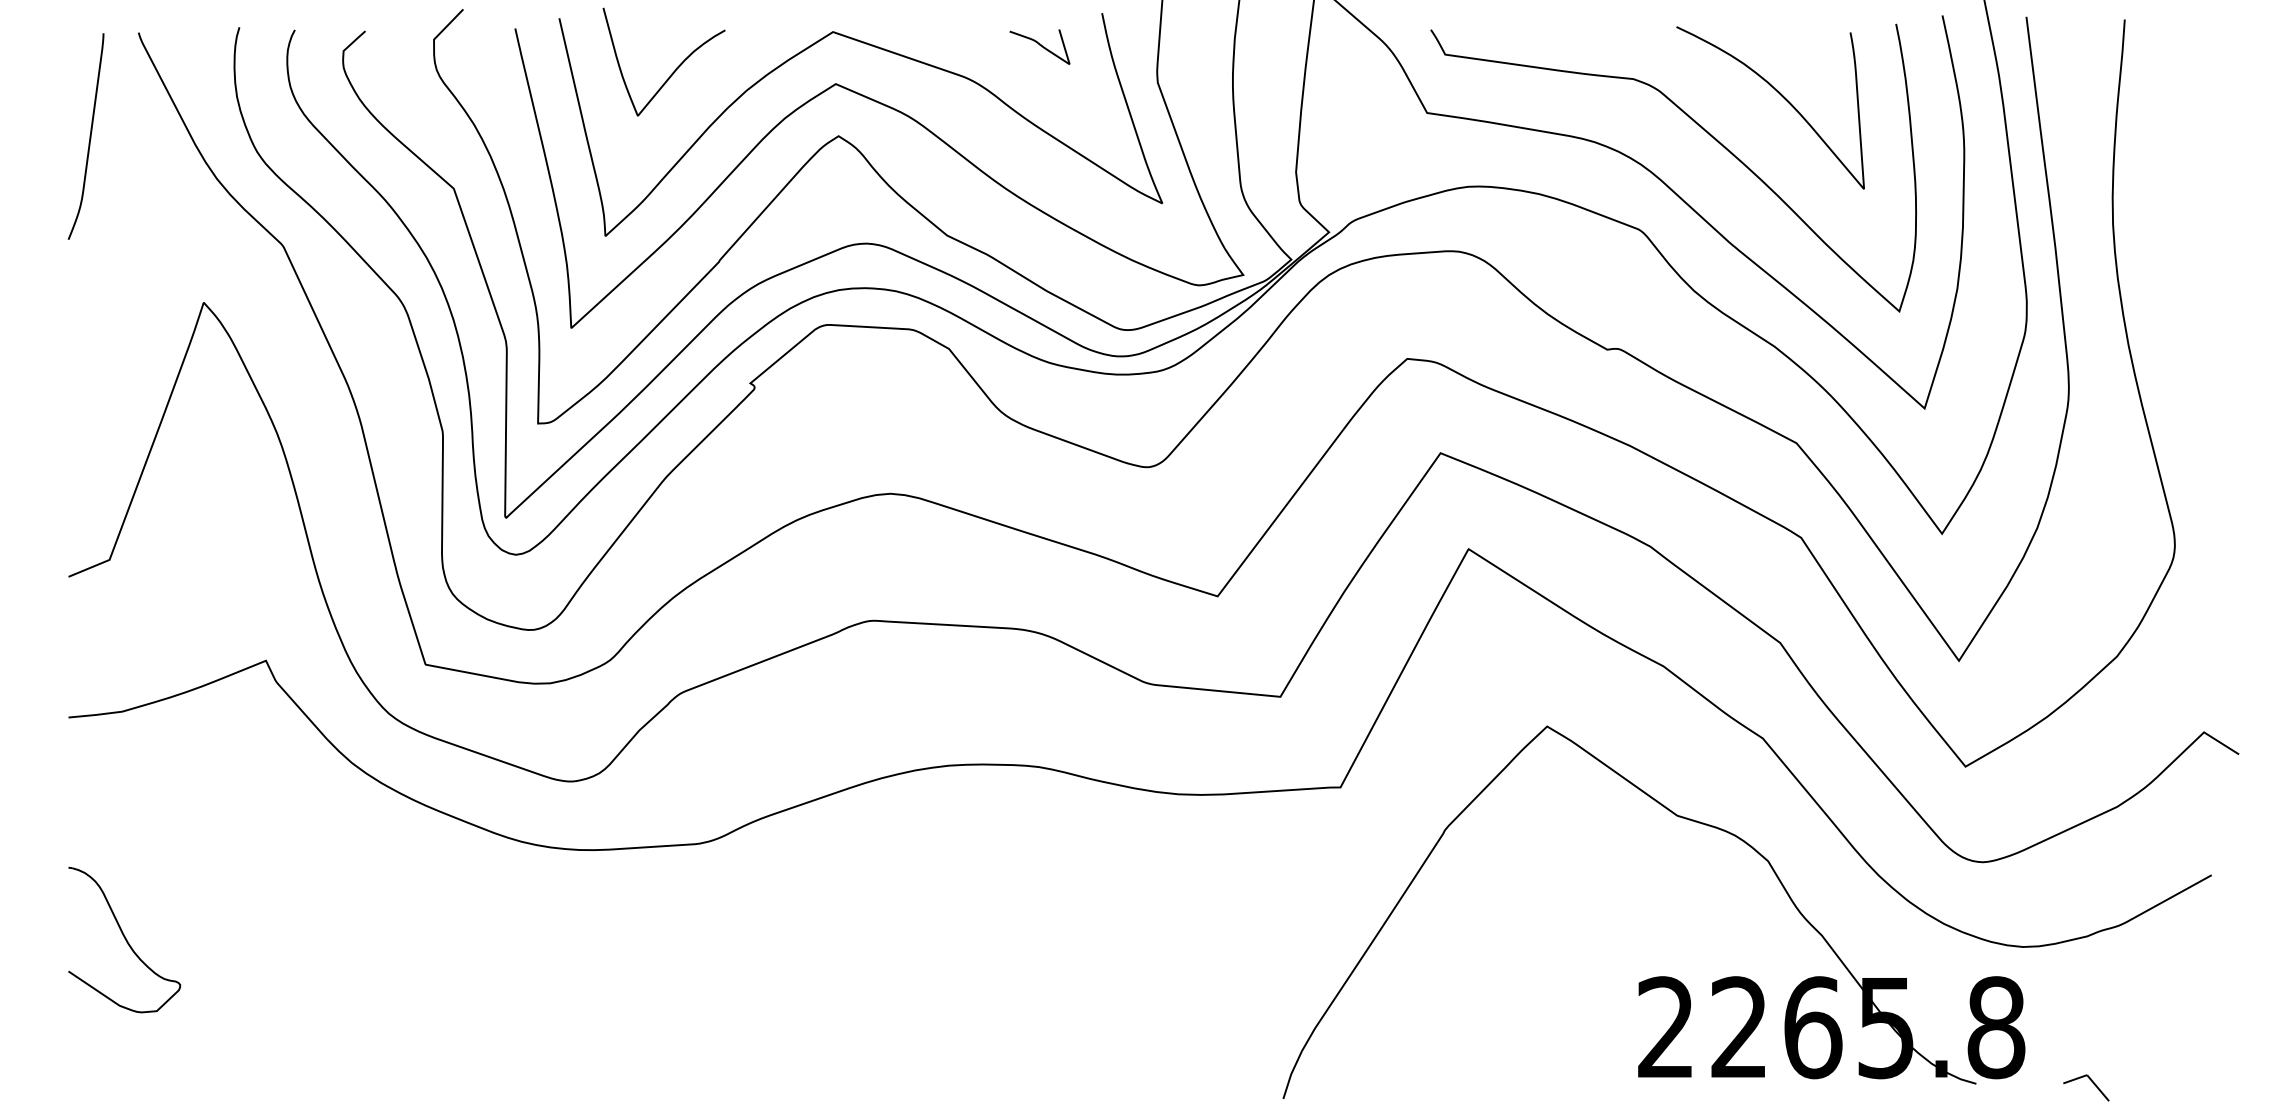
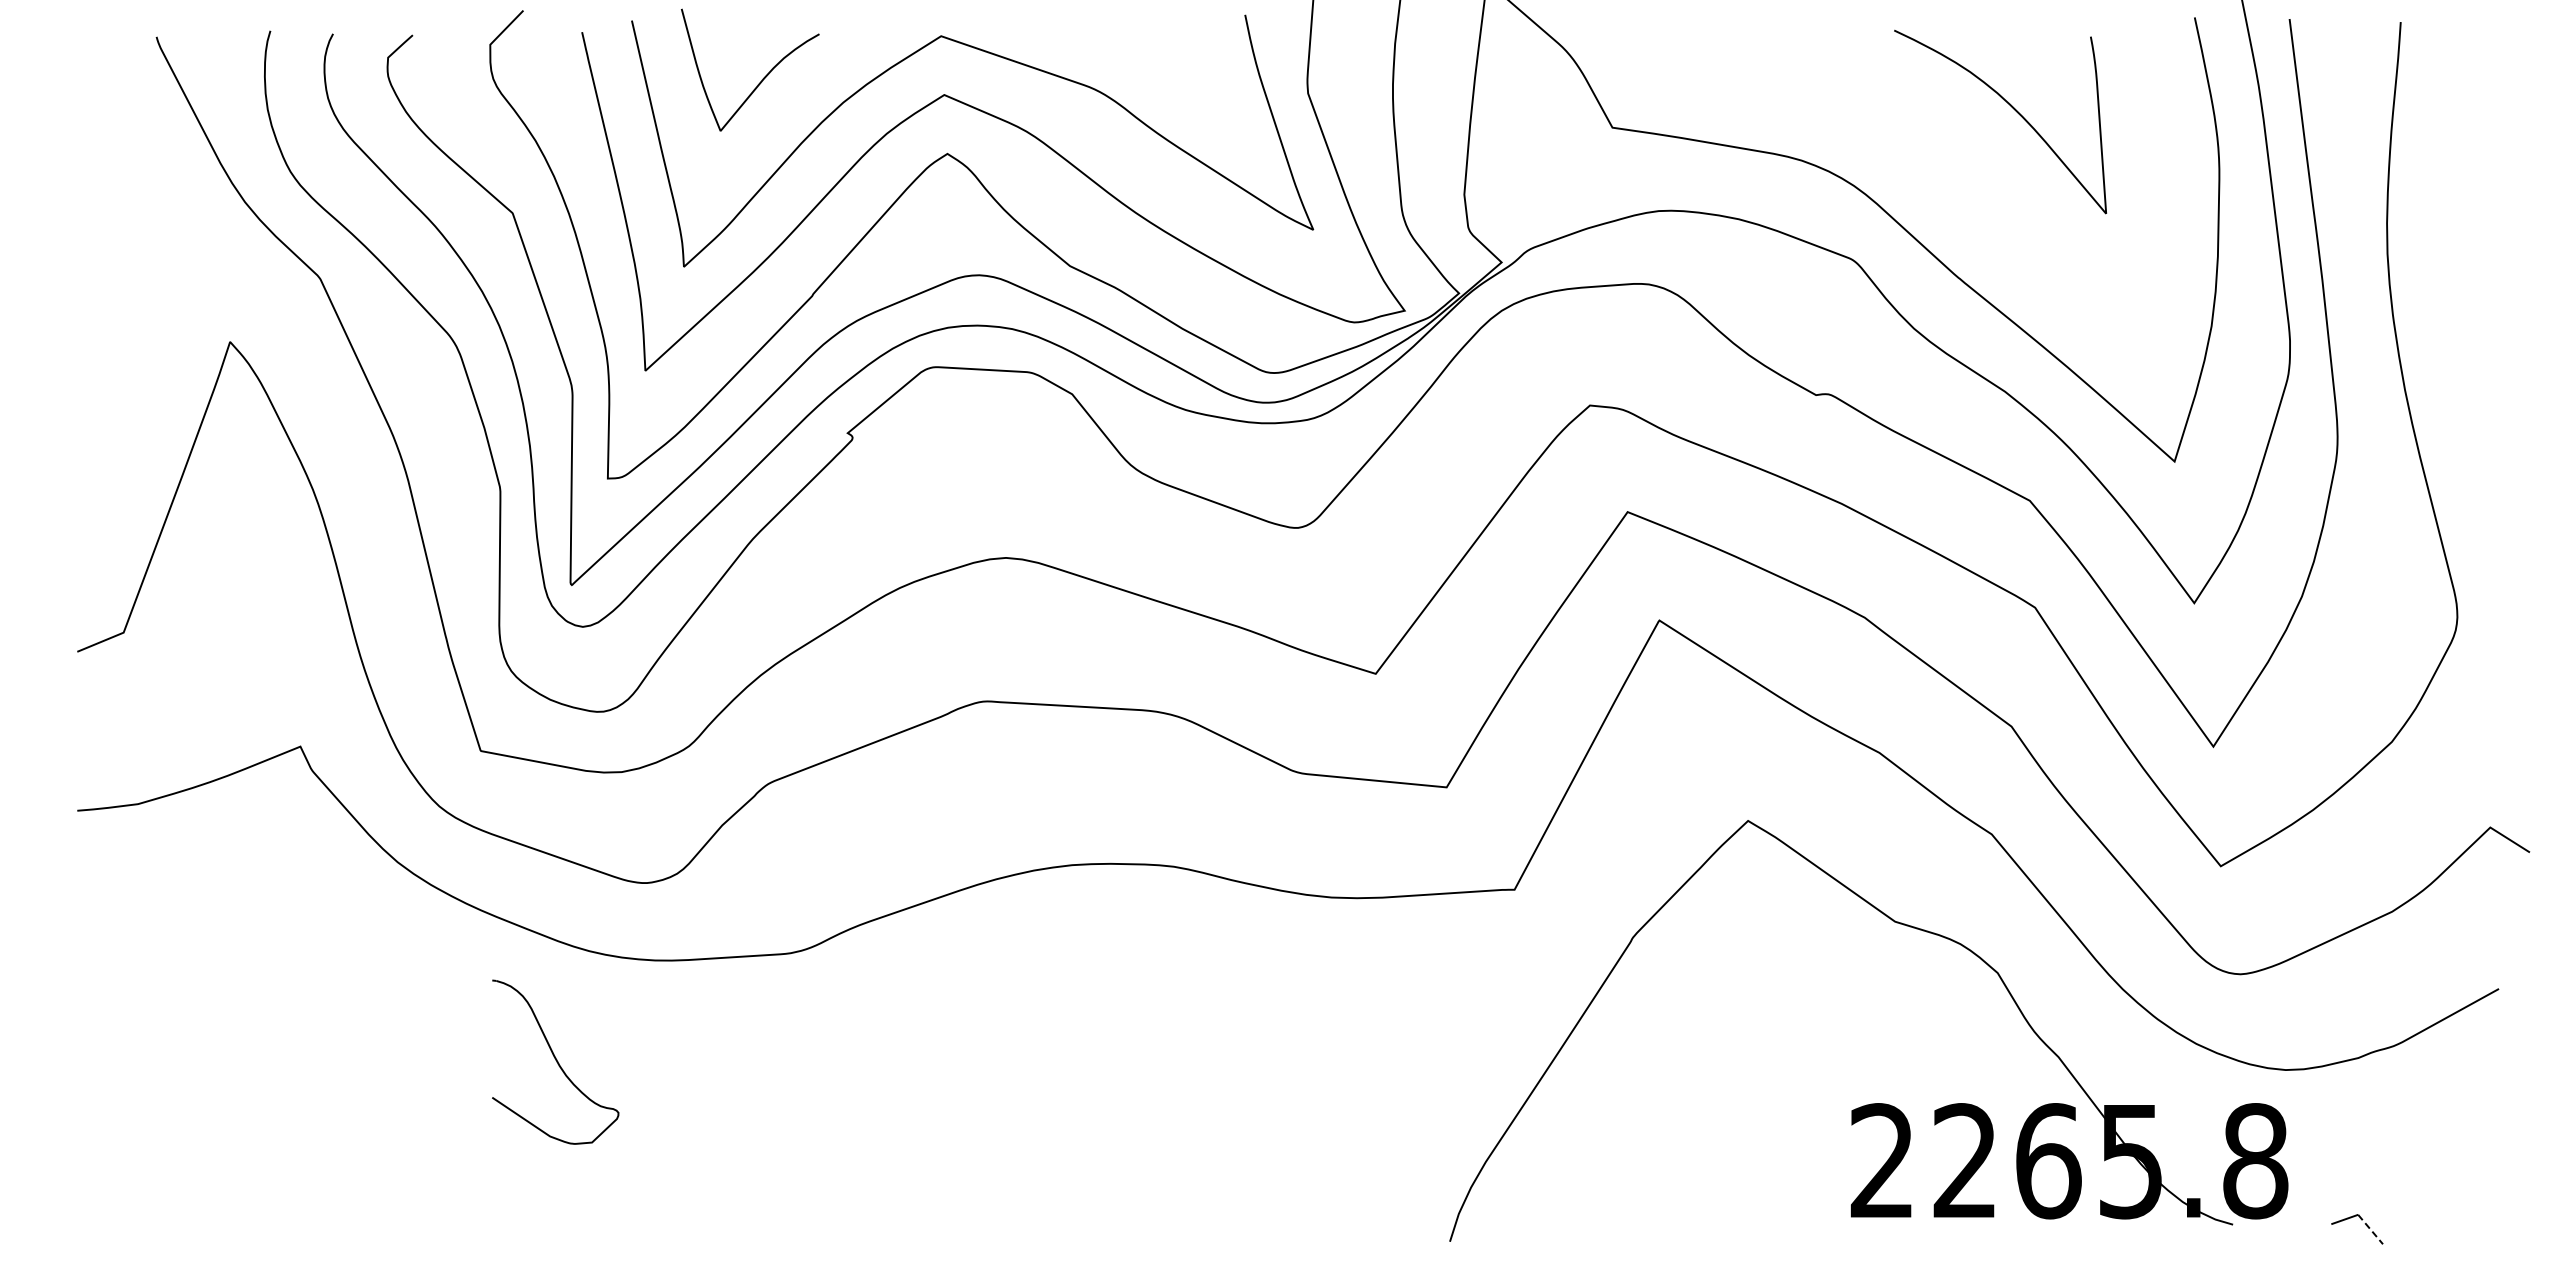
curve: (1039, 45) -> (1174, 51), removed
curve: (1707, 134) -> (1929, 151), removed
curve: (89, 135) -> (101, 153), removed
part: (124, 939) -> (555, 1061), moved
line: (2098, 1088) -> (2370, 1229), solid -> dashed

